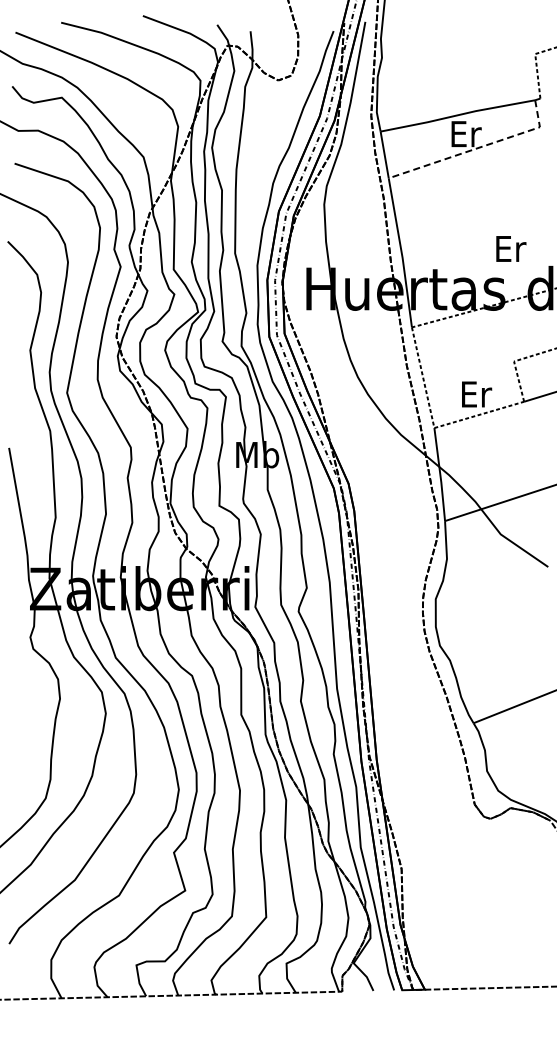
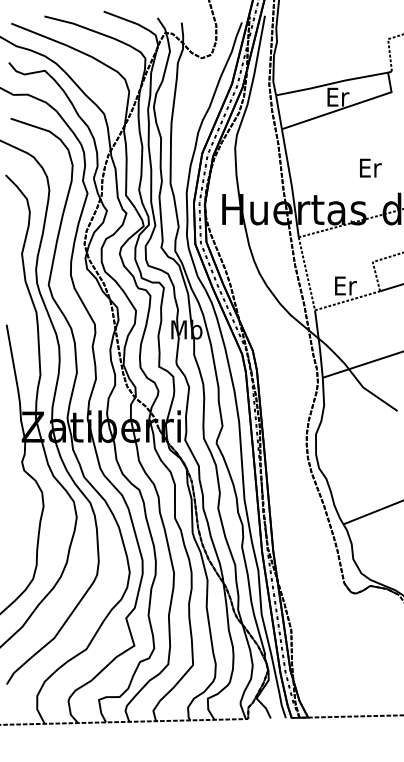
line: (477, 148) -> (346, 107), dashed -> solid
text: (511, 248) -> (370, 167), moved

